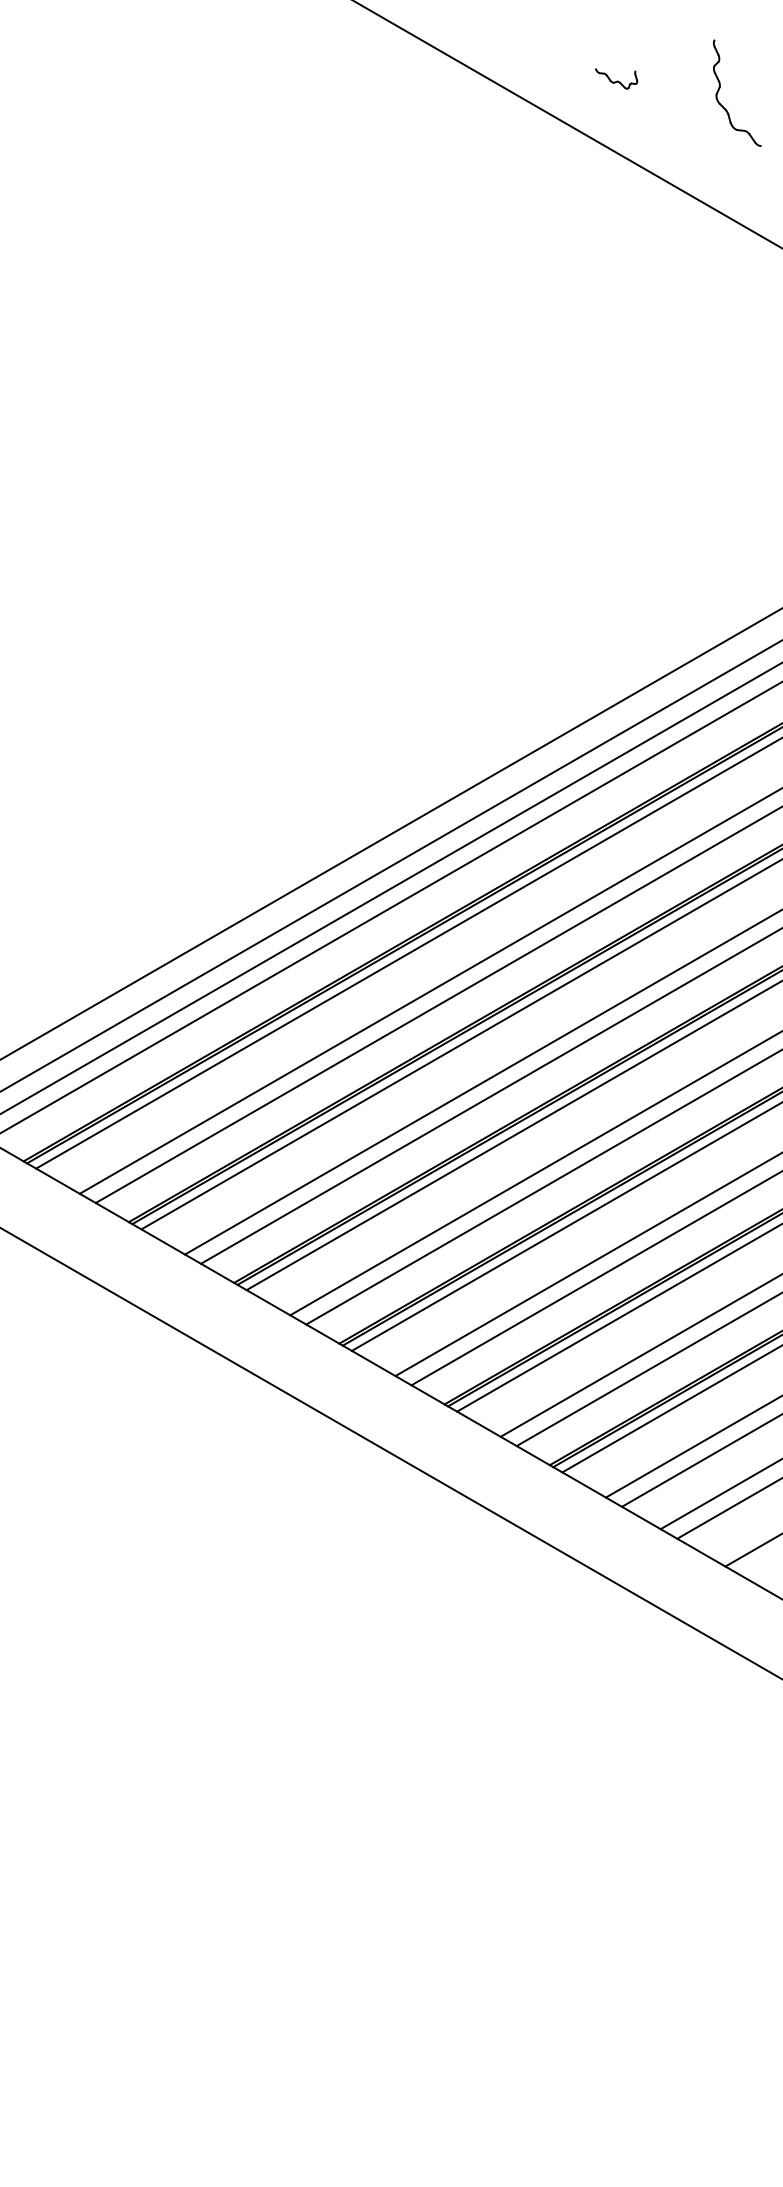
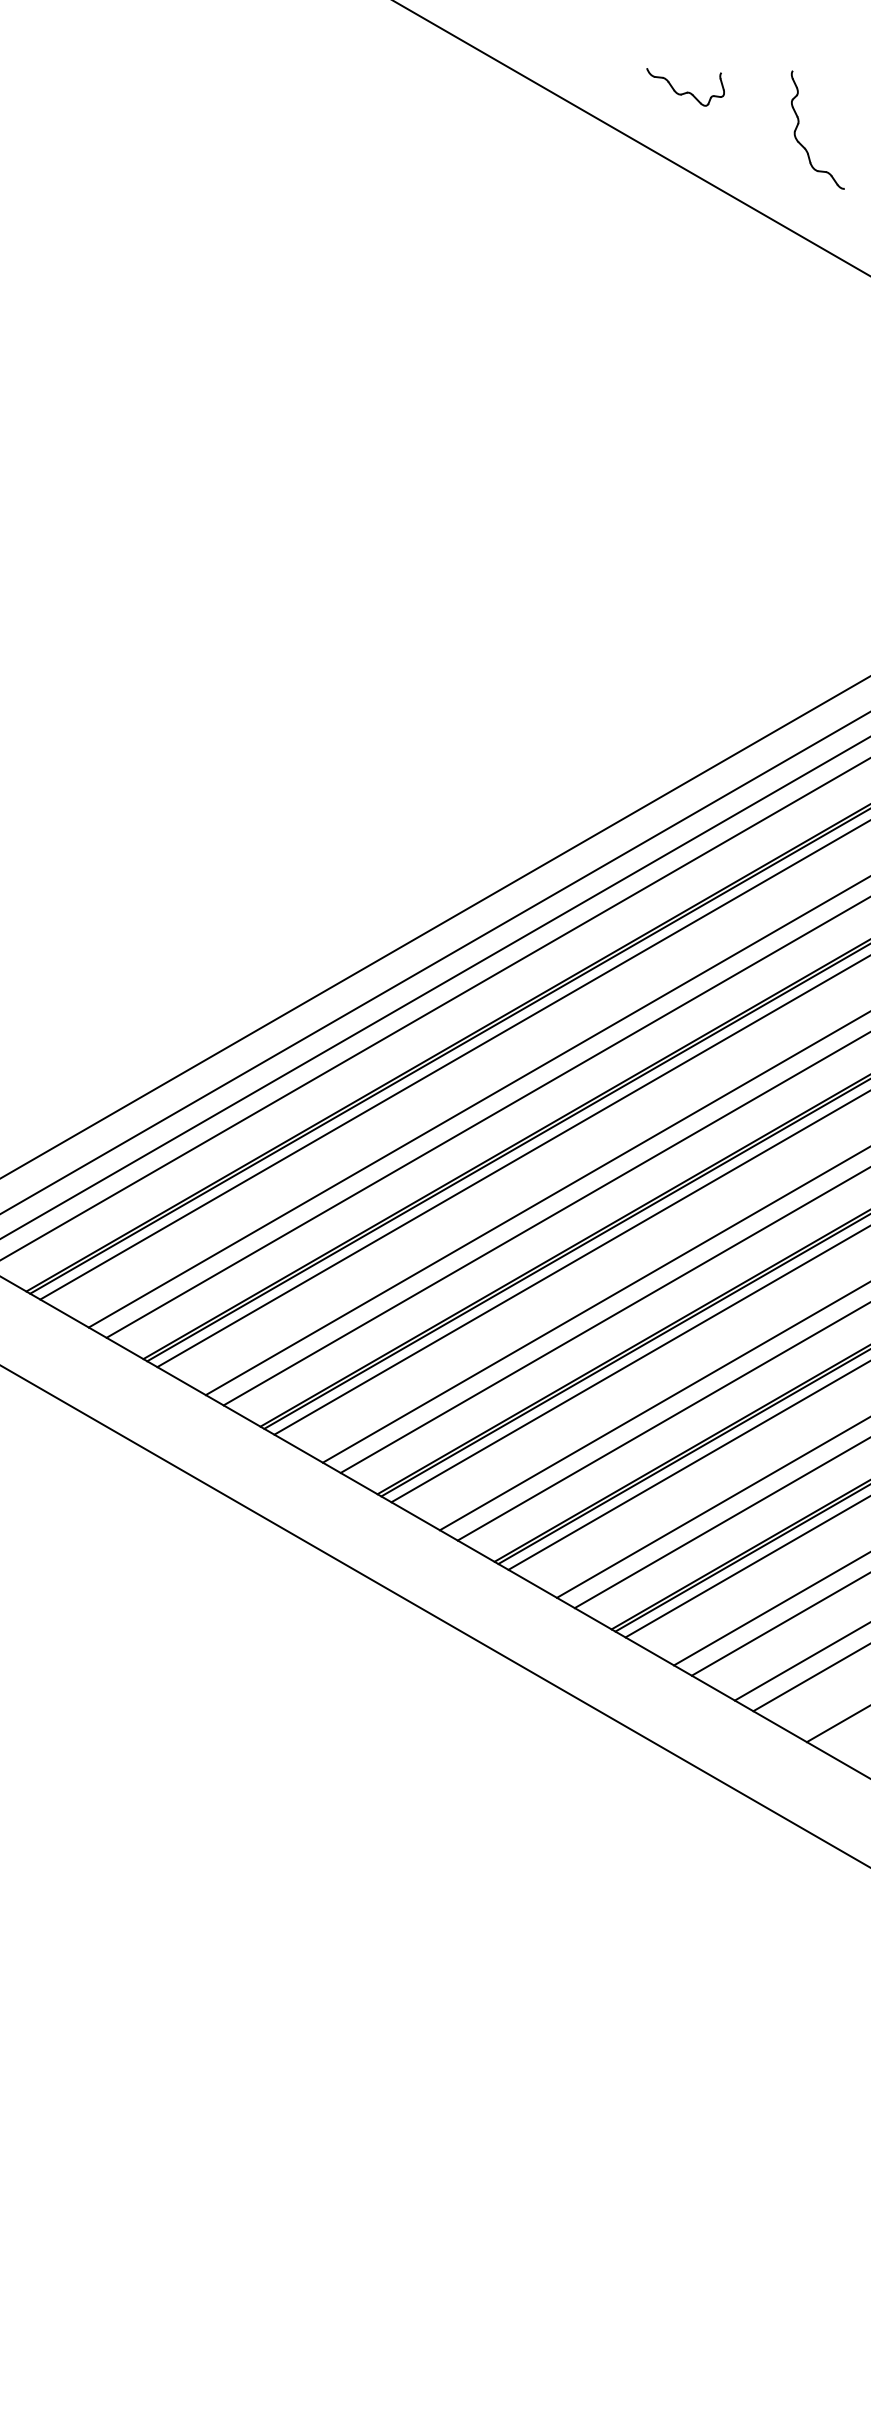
part: (616, 78) -> (685, 87), size x1.67
part: (720, 88) -> (799, 124), moved

